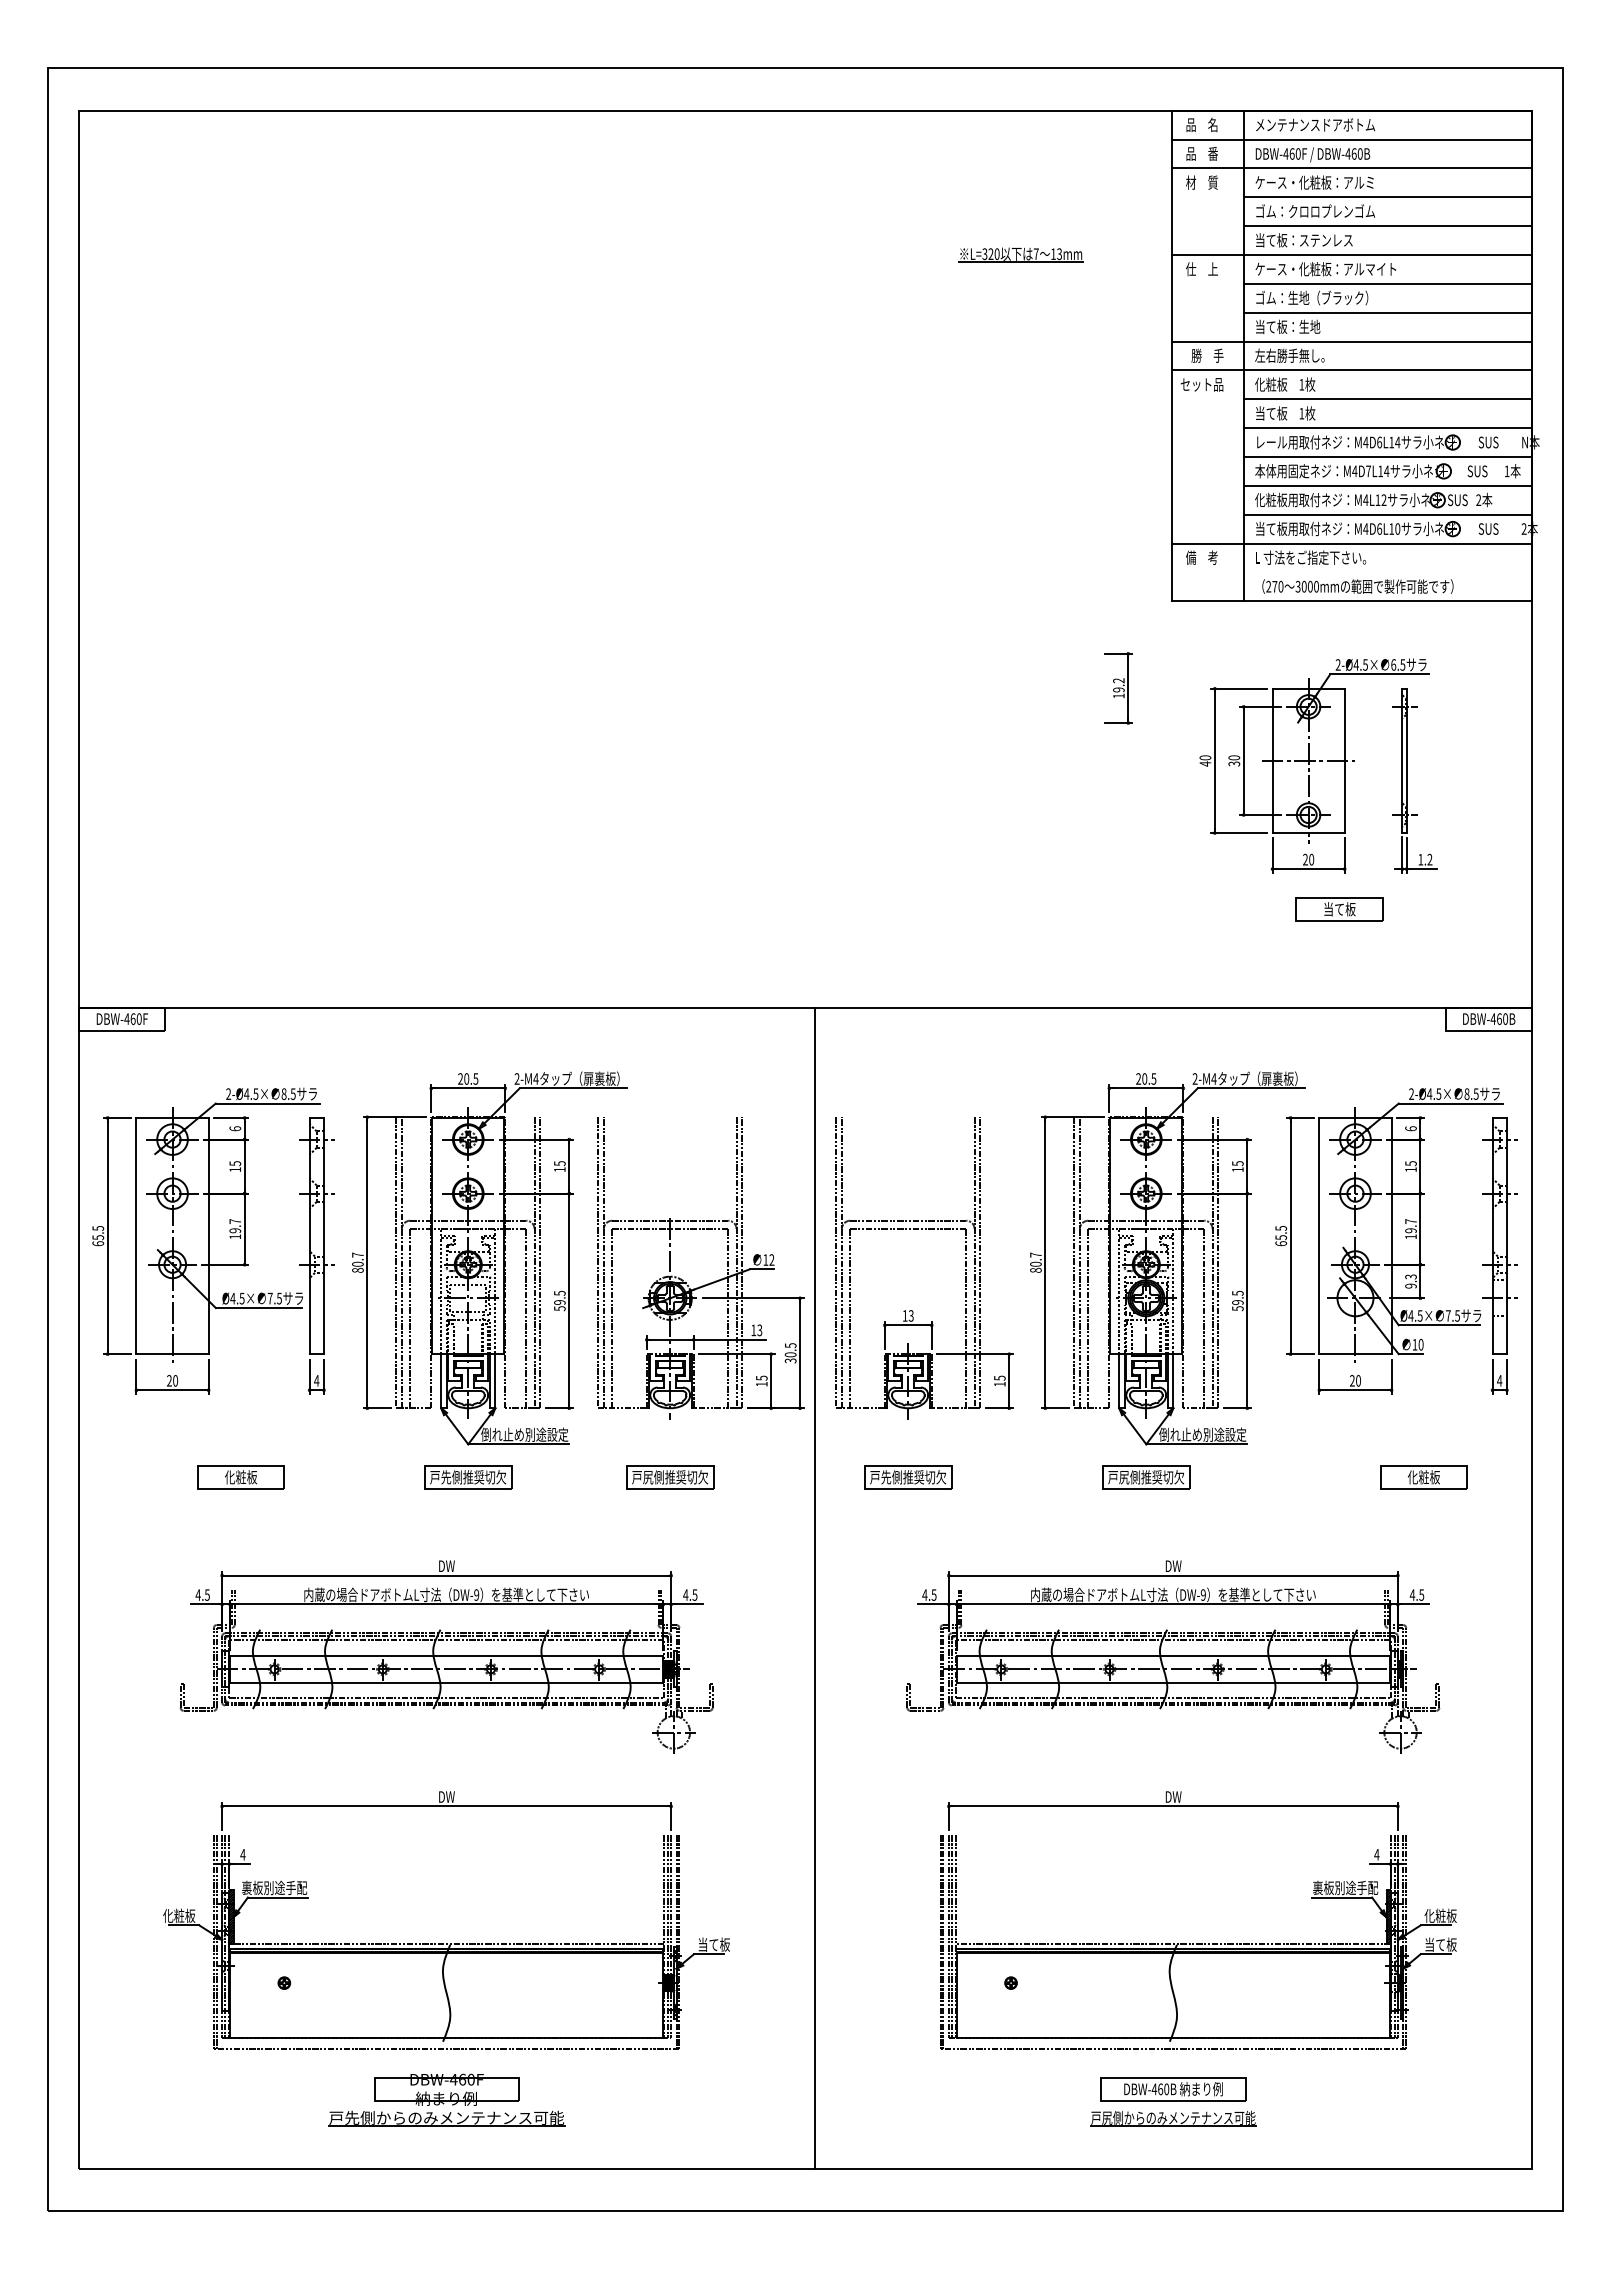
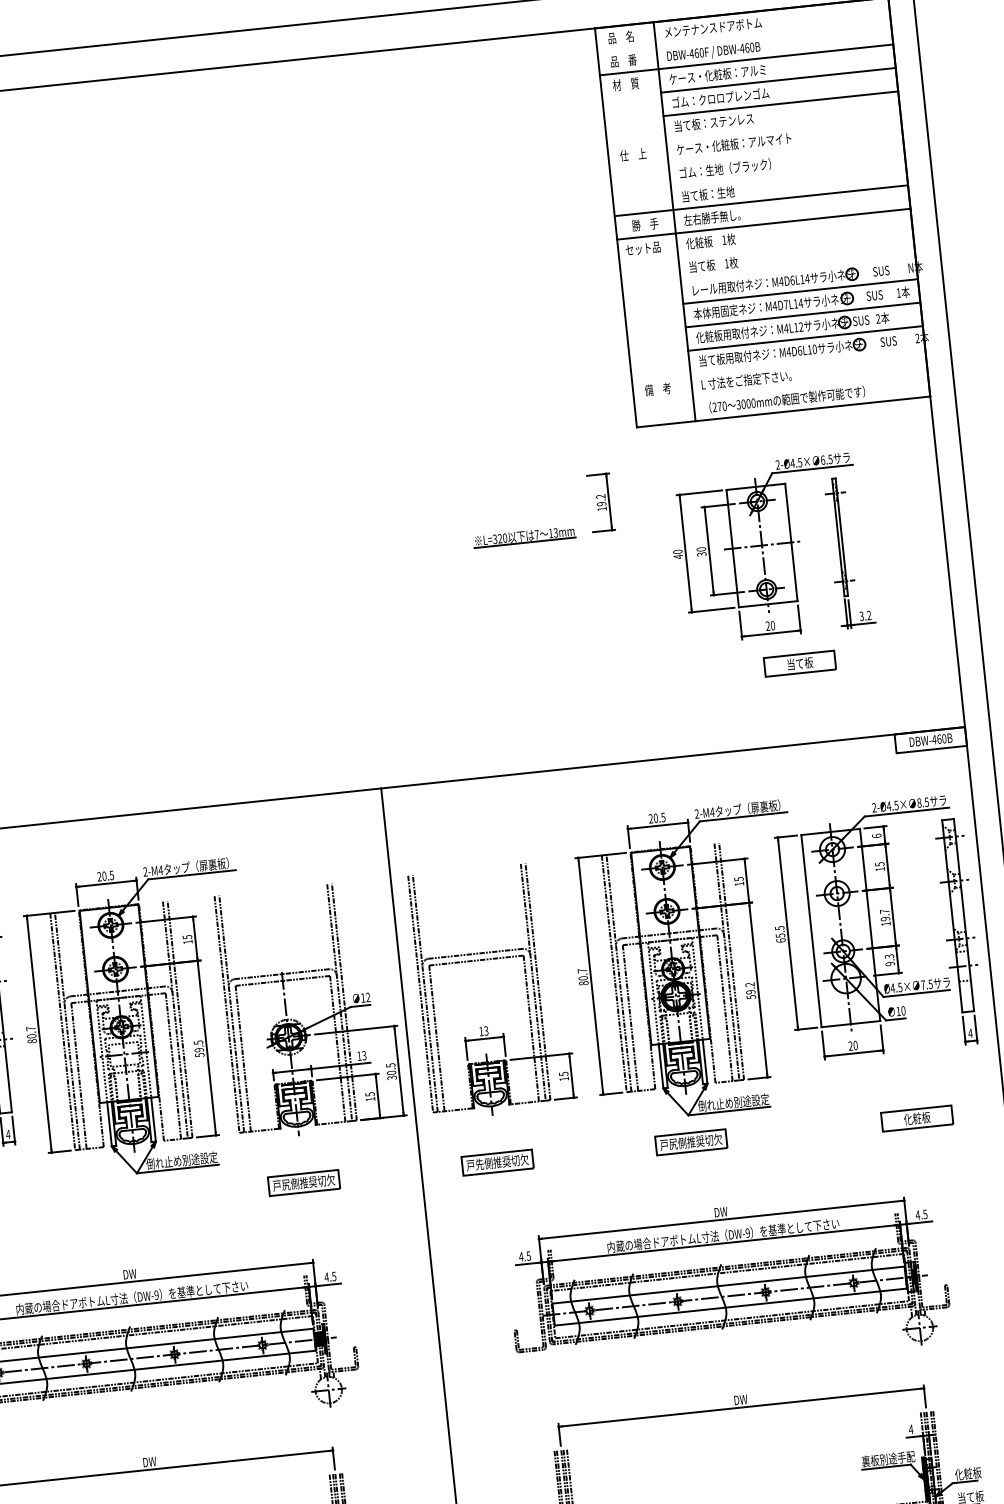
line: (1351, 139) -> (743, 36), removed
part: (1020, 254) -> (524, 536), moved
line: (1351, 255) -> (753, 130), removed
line: (1387, 283) -> (785, 150), removed
line: (1387, 312) -> (787, 174), removed
line: (1387, 399) -> (795, 244), removed
line: (1387, 428) -> (797, 268), removed
line: (1351, 543) -> (778, 365), removed
text: (1420, 859) -> (861, 616), 1.2 -> 3.2
text: (1237, 1292) -> (749, 984), 59.5 -> 59.2
part: (468, 1477) -> (139, 1200), removed

